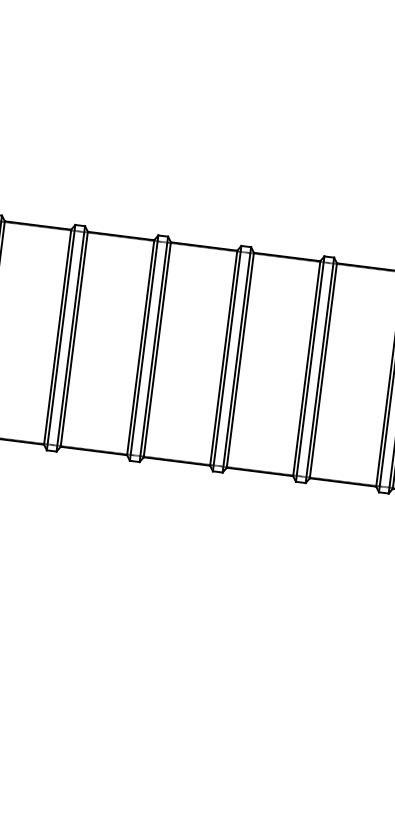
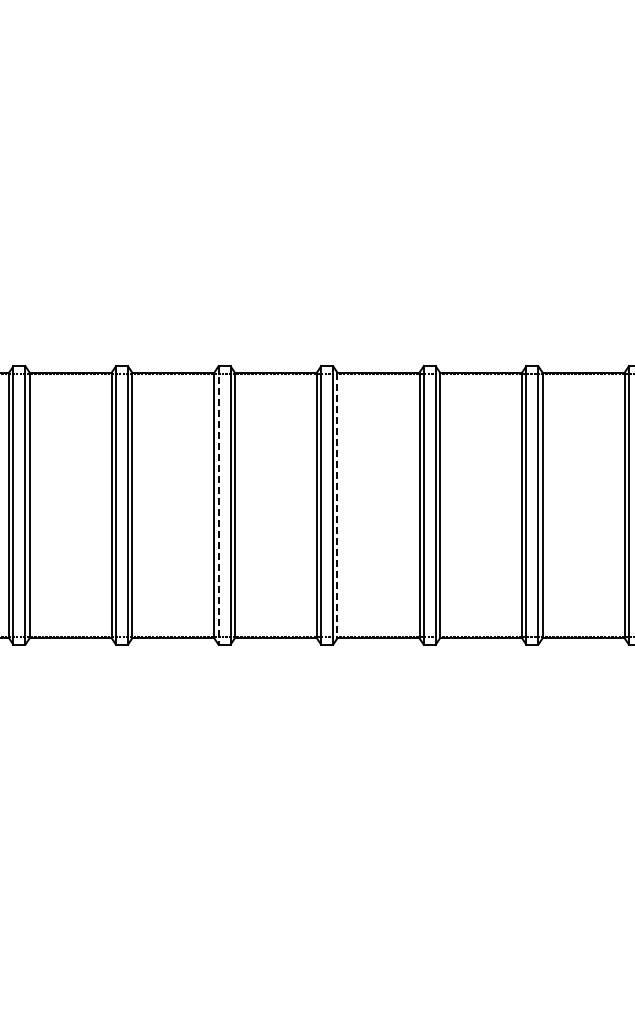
line: (144, 348) -> (218, 505), solid -> dashed
line: (240, 360) -> (337, 505), solid -> dashed

